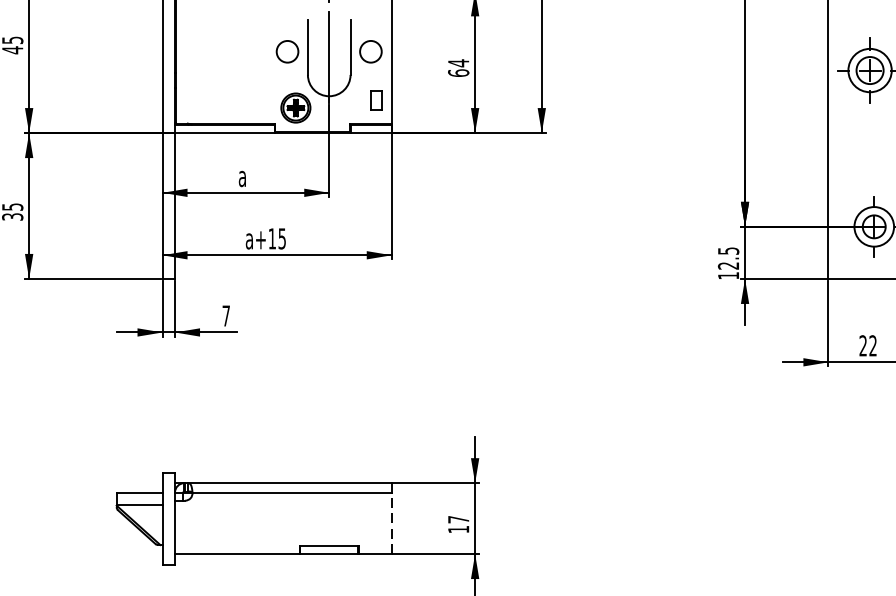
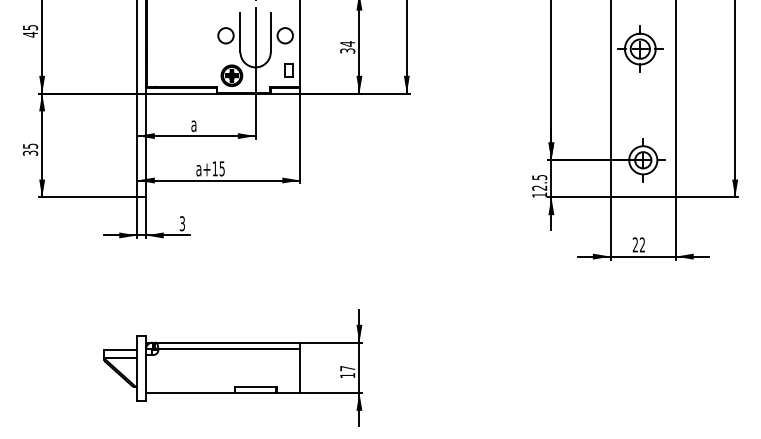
text: (458, 72) -> (347, 50), 64 -> 34
text: (225, 315) -> (181, 223), 7 -> 3
line: (392, 523) -> (300, 371), dashed -> solid

